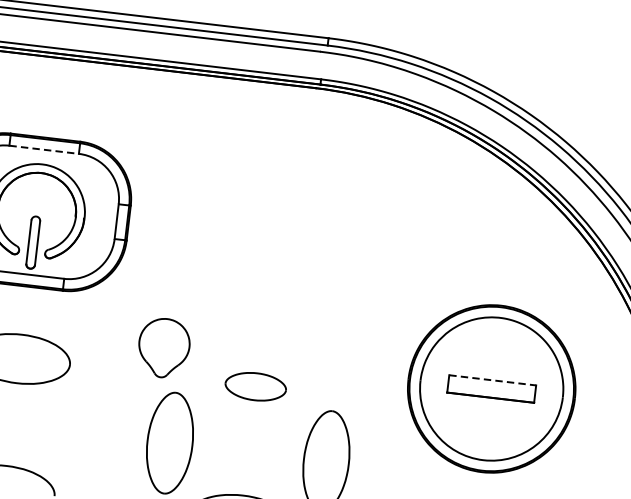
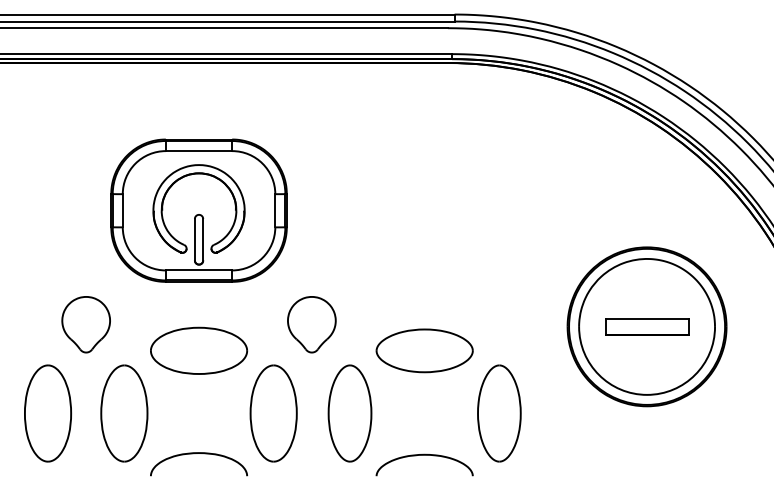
line: (44, 150) -> (199, 151), dashed -> solid
part: (163, 347) -> (311, 324), moved
line: (493, 380) -> (647, 318), dashed -> solid
part: (255, 386) -> (424, 350), size x1.67
part: (89, 433) -> (273, 413), added

